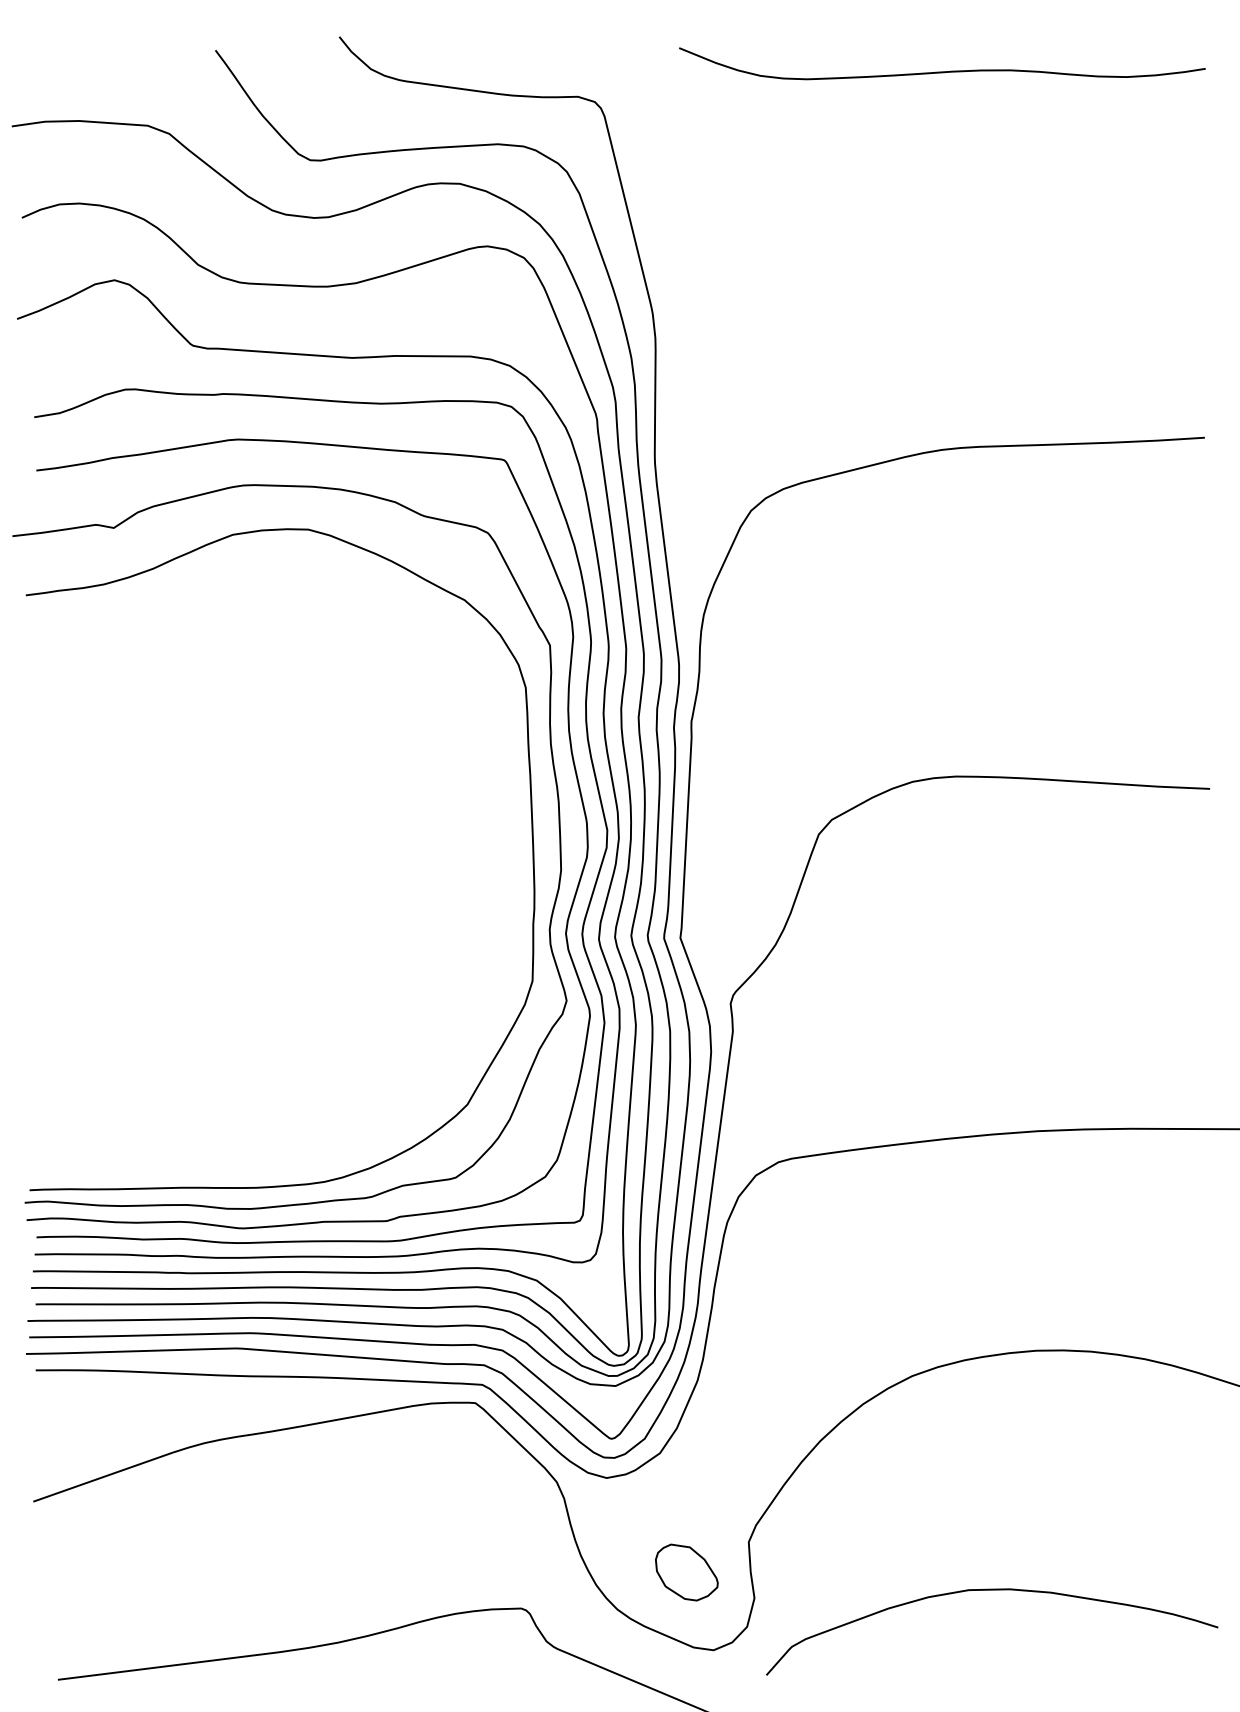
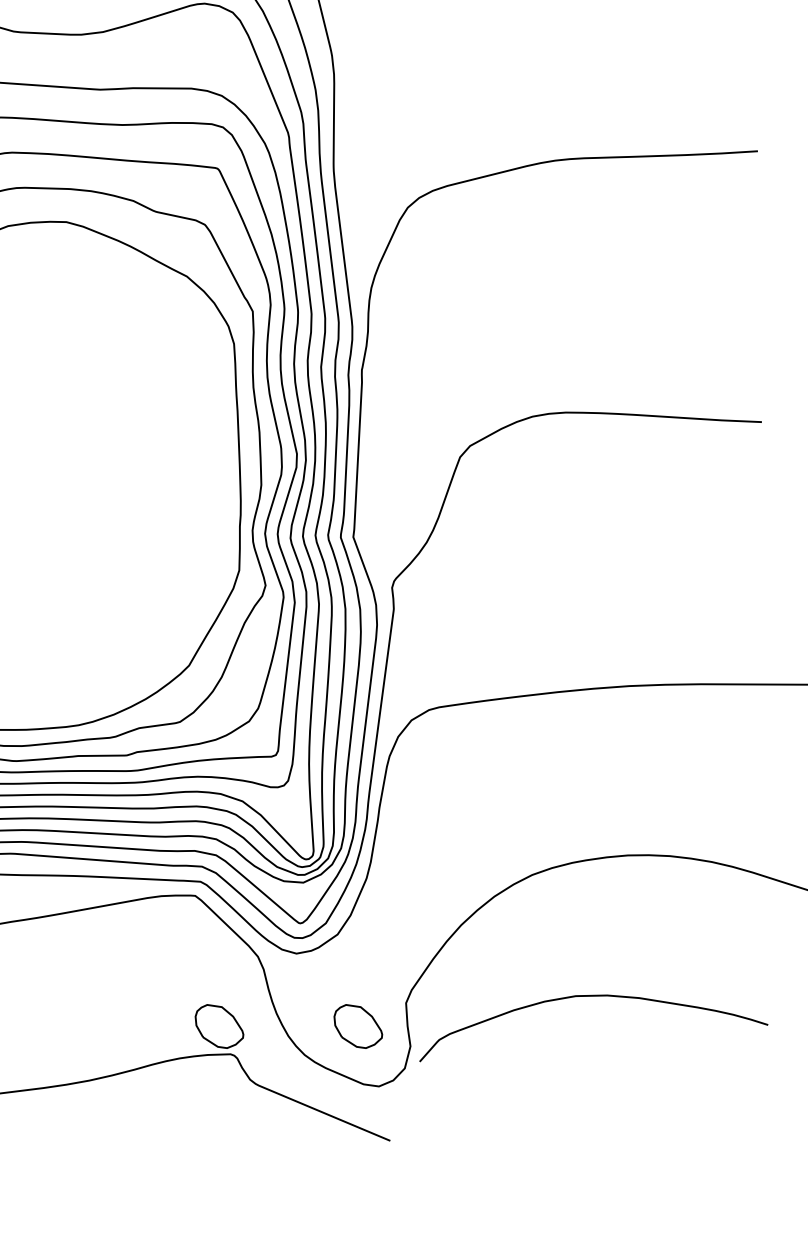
part: (506, 1572) -> (219, 1026), added
curve: (992, 1590) -> (594, 996), moved

